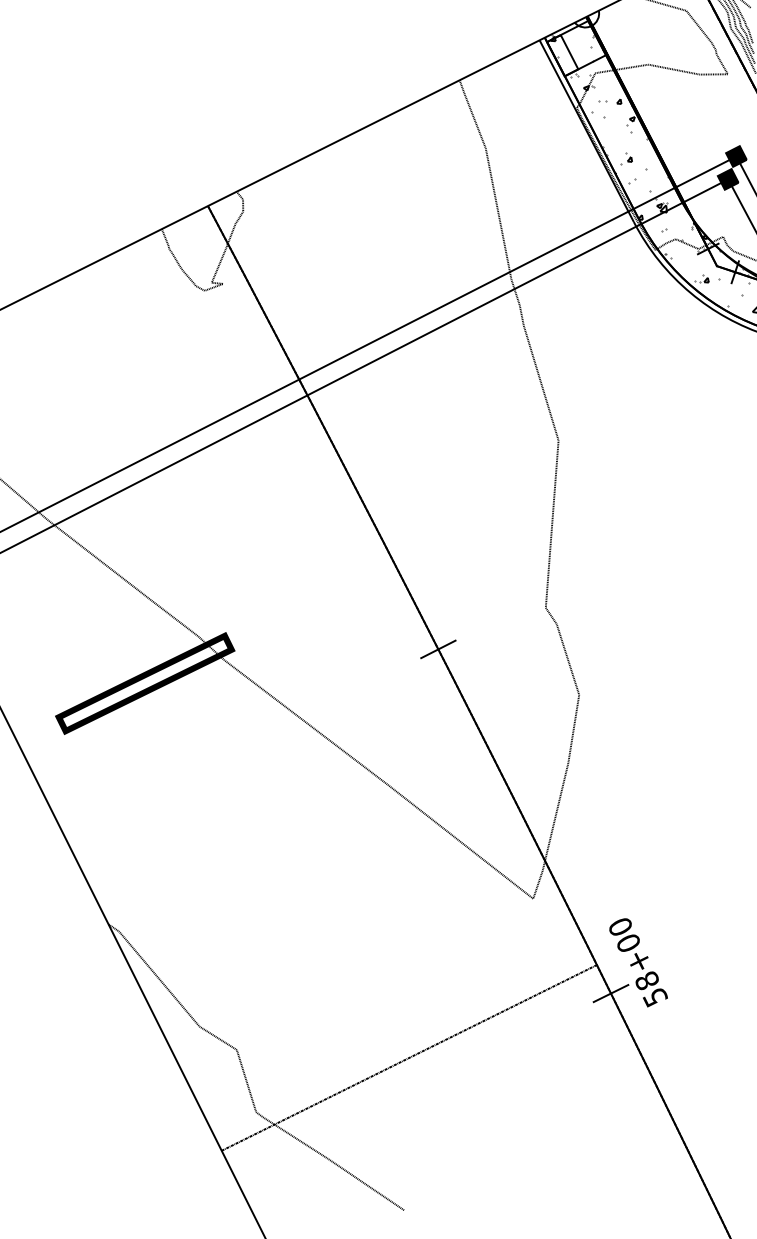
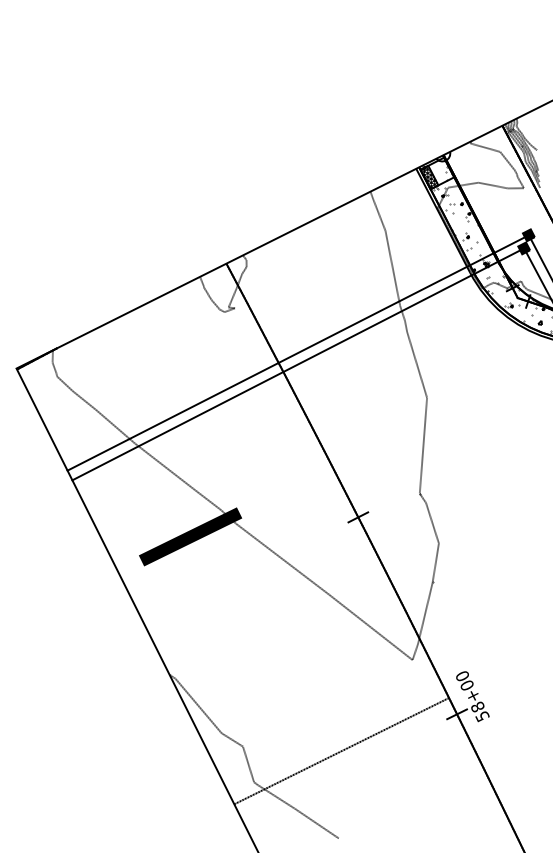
hatch: (562, 53) -> (429, 176), added
hatch: (145, 682) -> (190, 536), added

